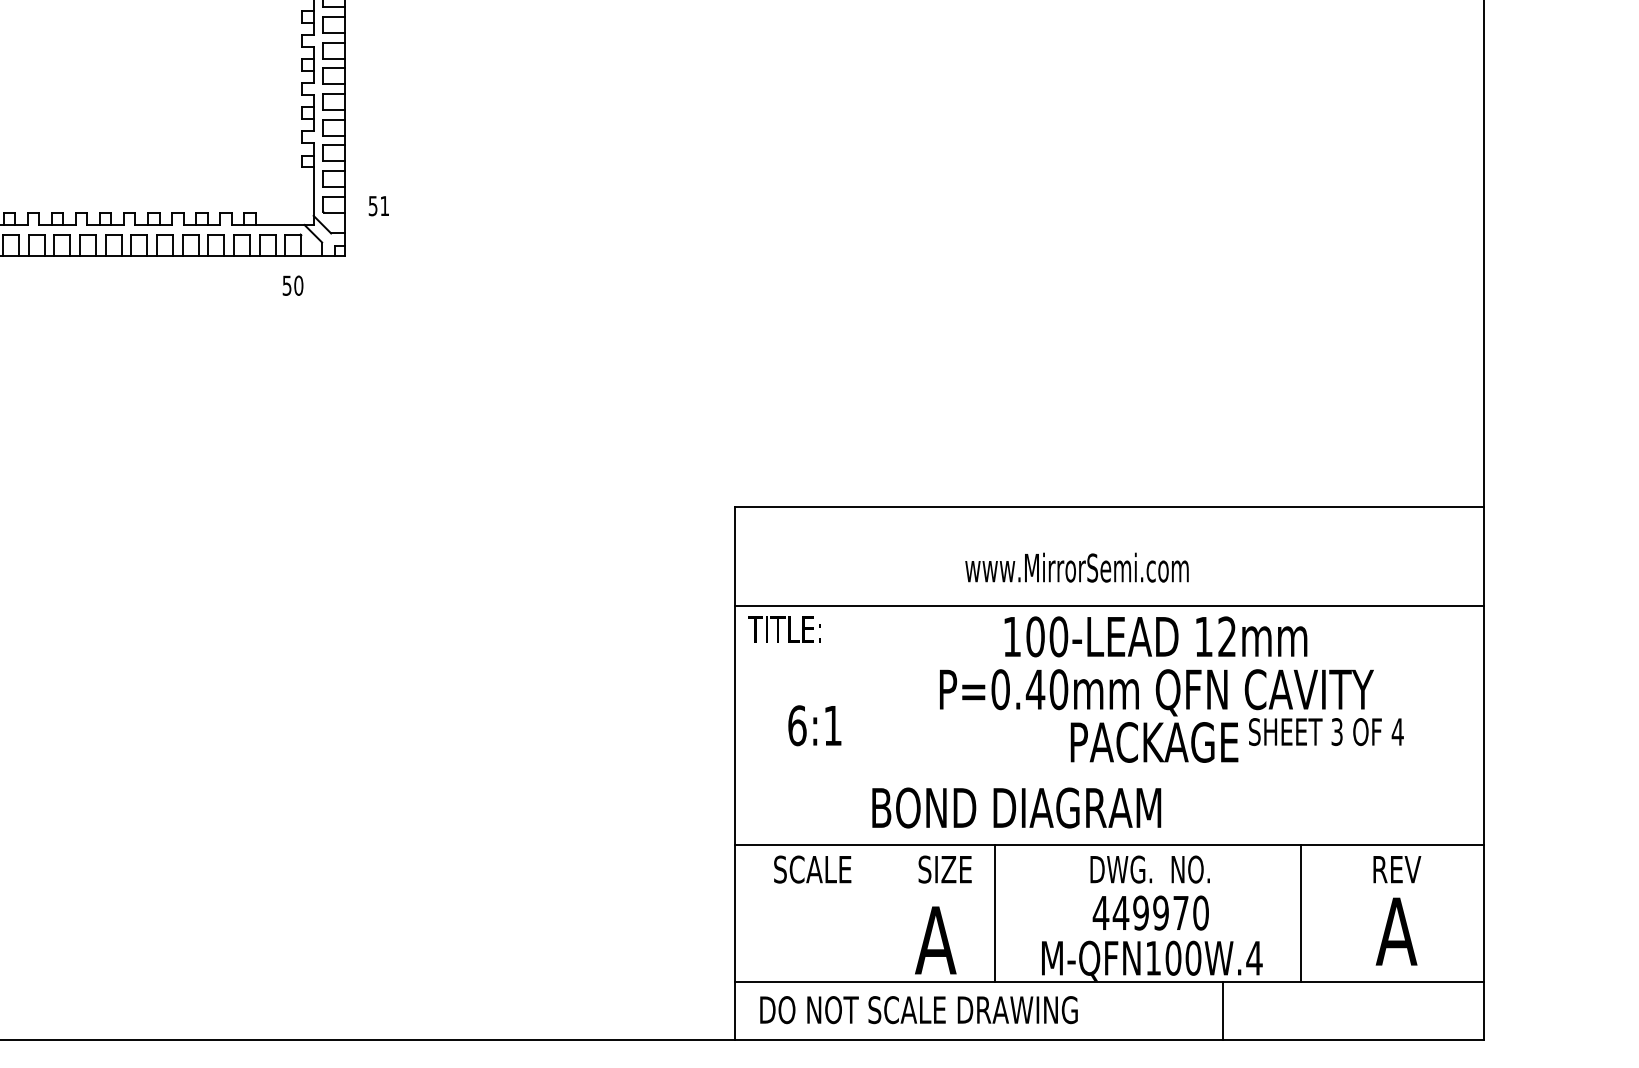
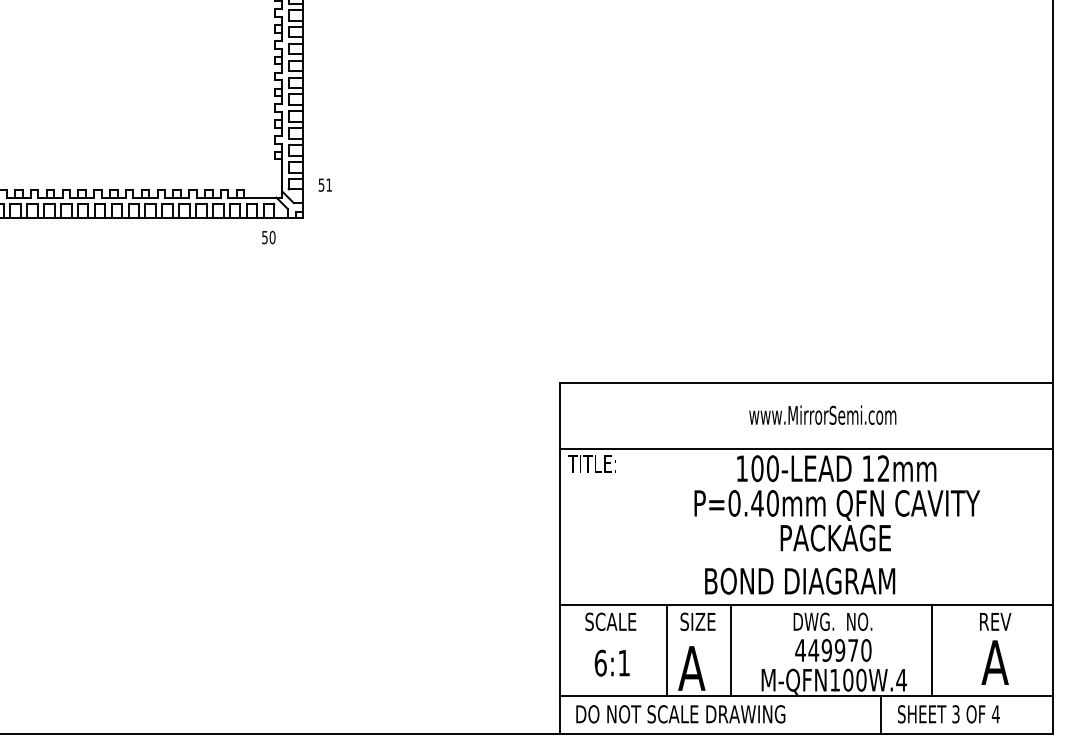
text: (1076, 566) -> (822, 414), moved
text: (813, 724) -> (611, 662), moved
text: (1325, 732) -> (948, 714), moved
text: (1017, 806) -> (800, 580), moved
line: (897, 913) -> (666, 650), added

